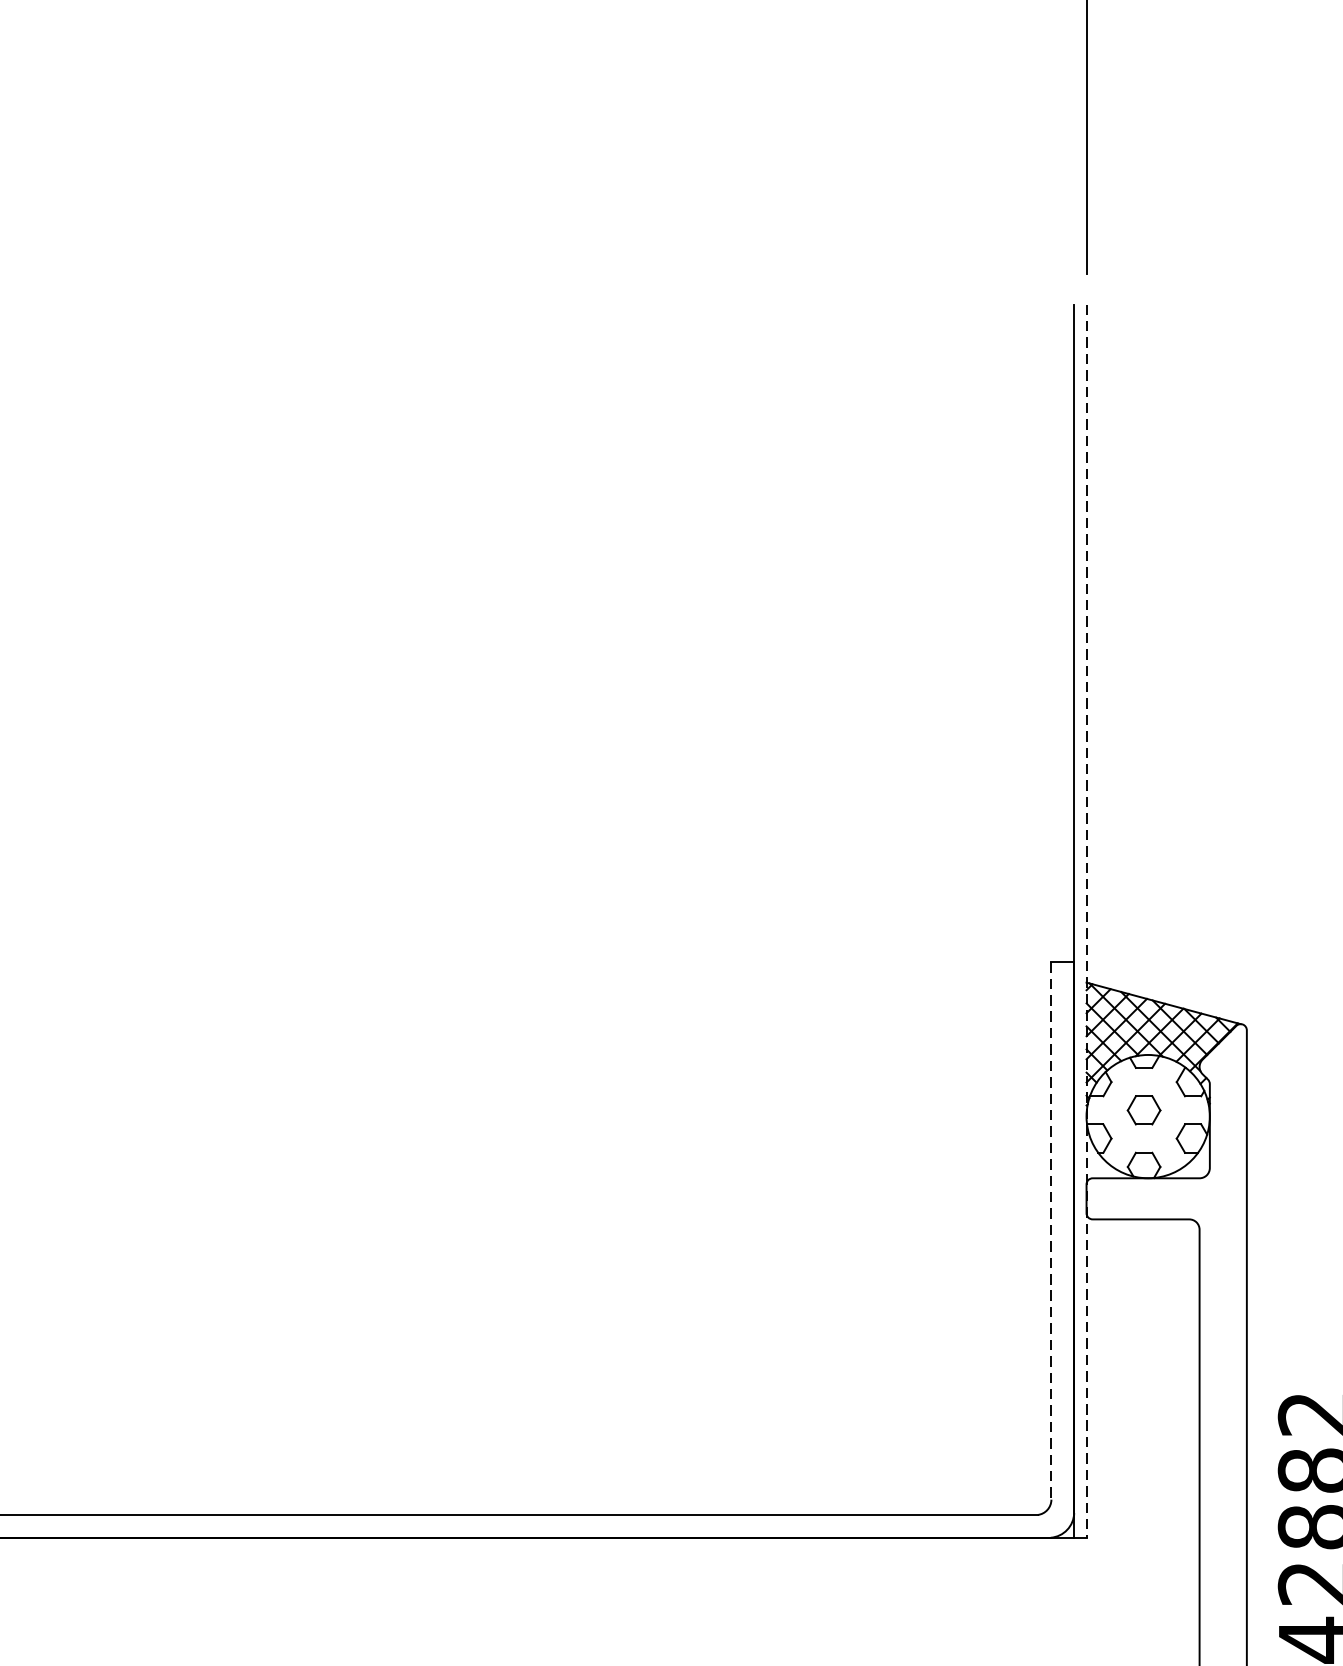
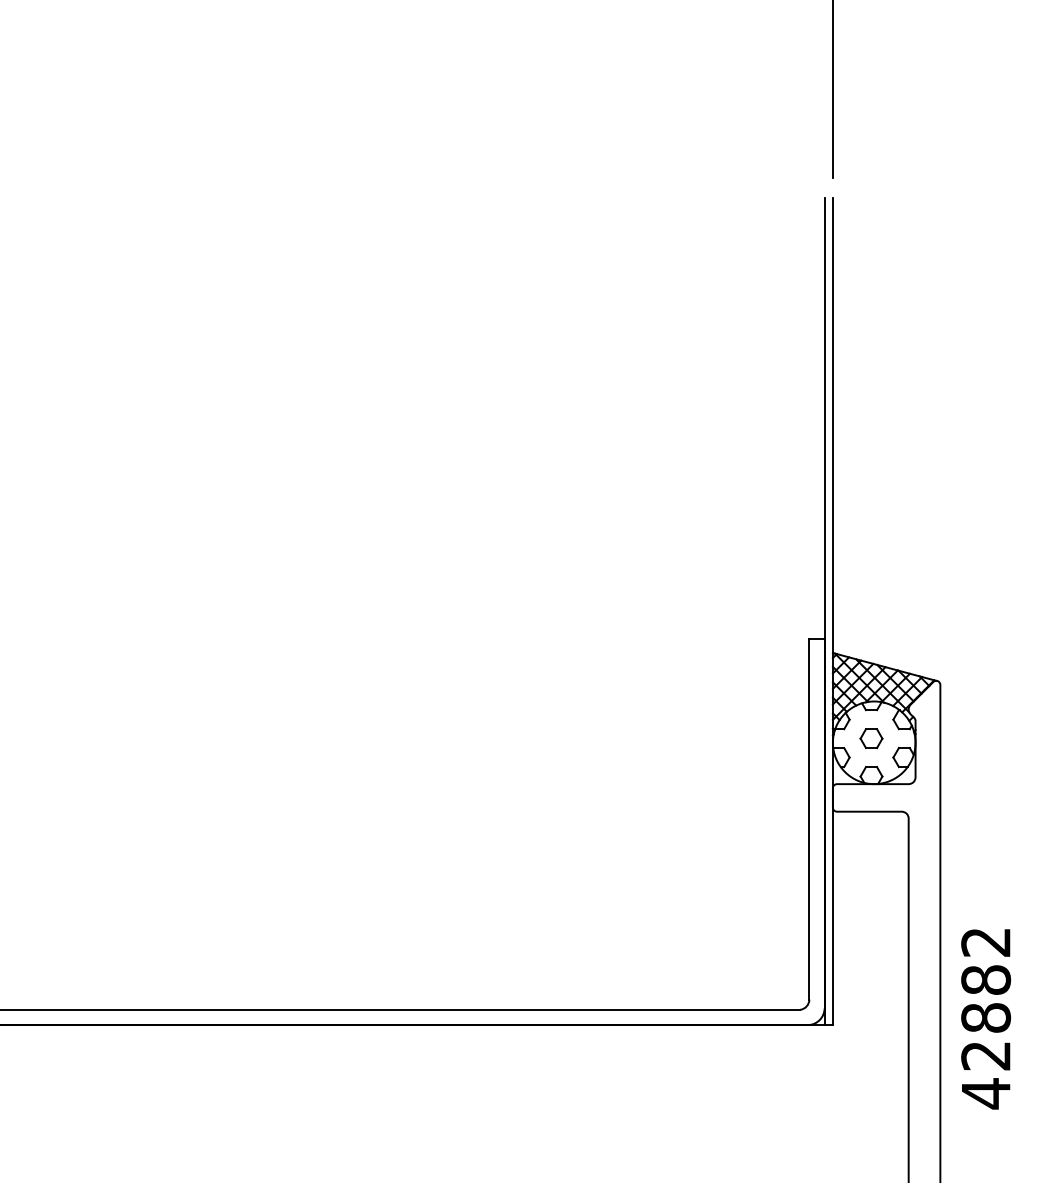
line: (1085, 922) -> (832, 612), dashed -> solid
line: (1051, 1231) -> (809, 819), dashed -> solid

